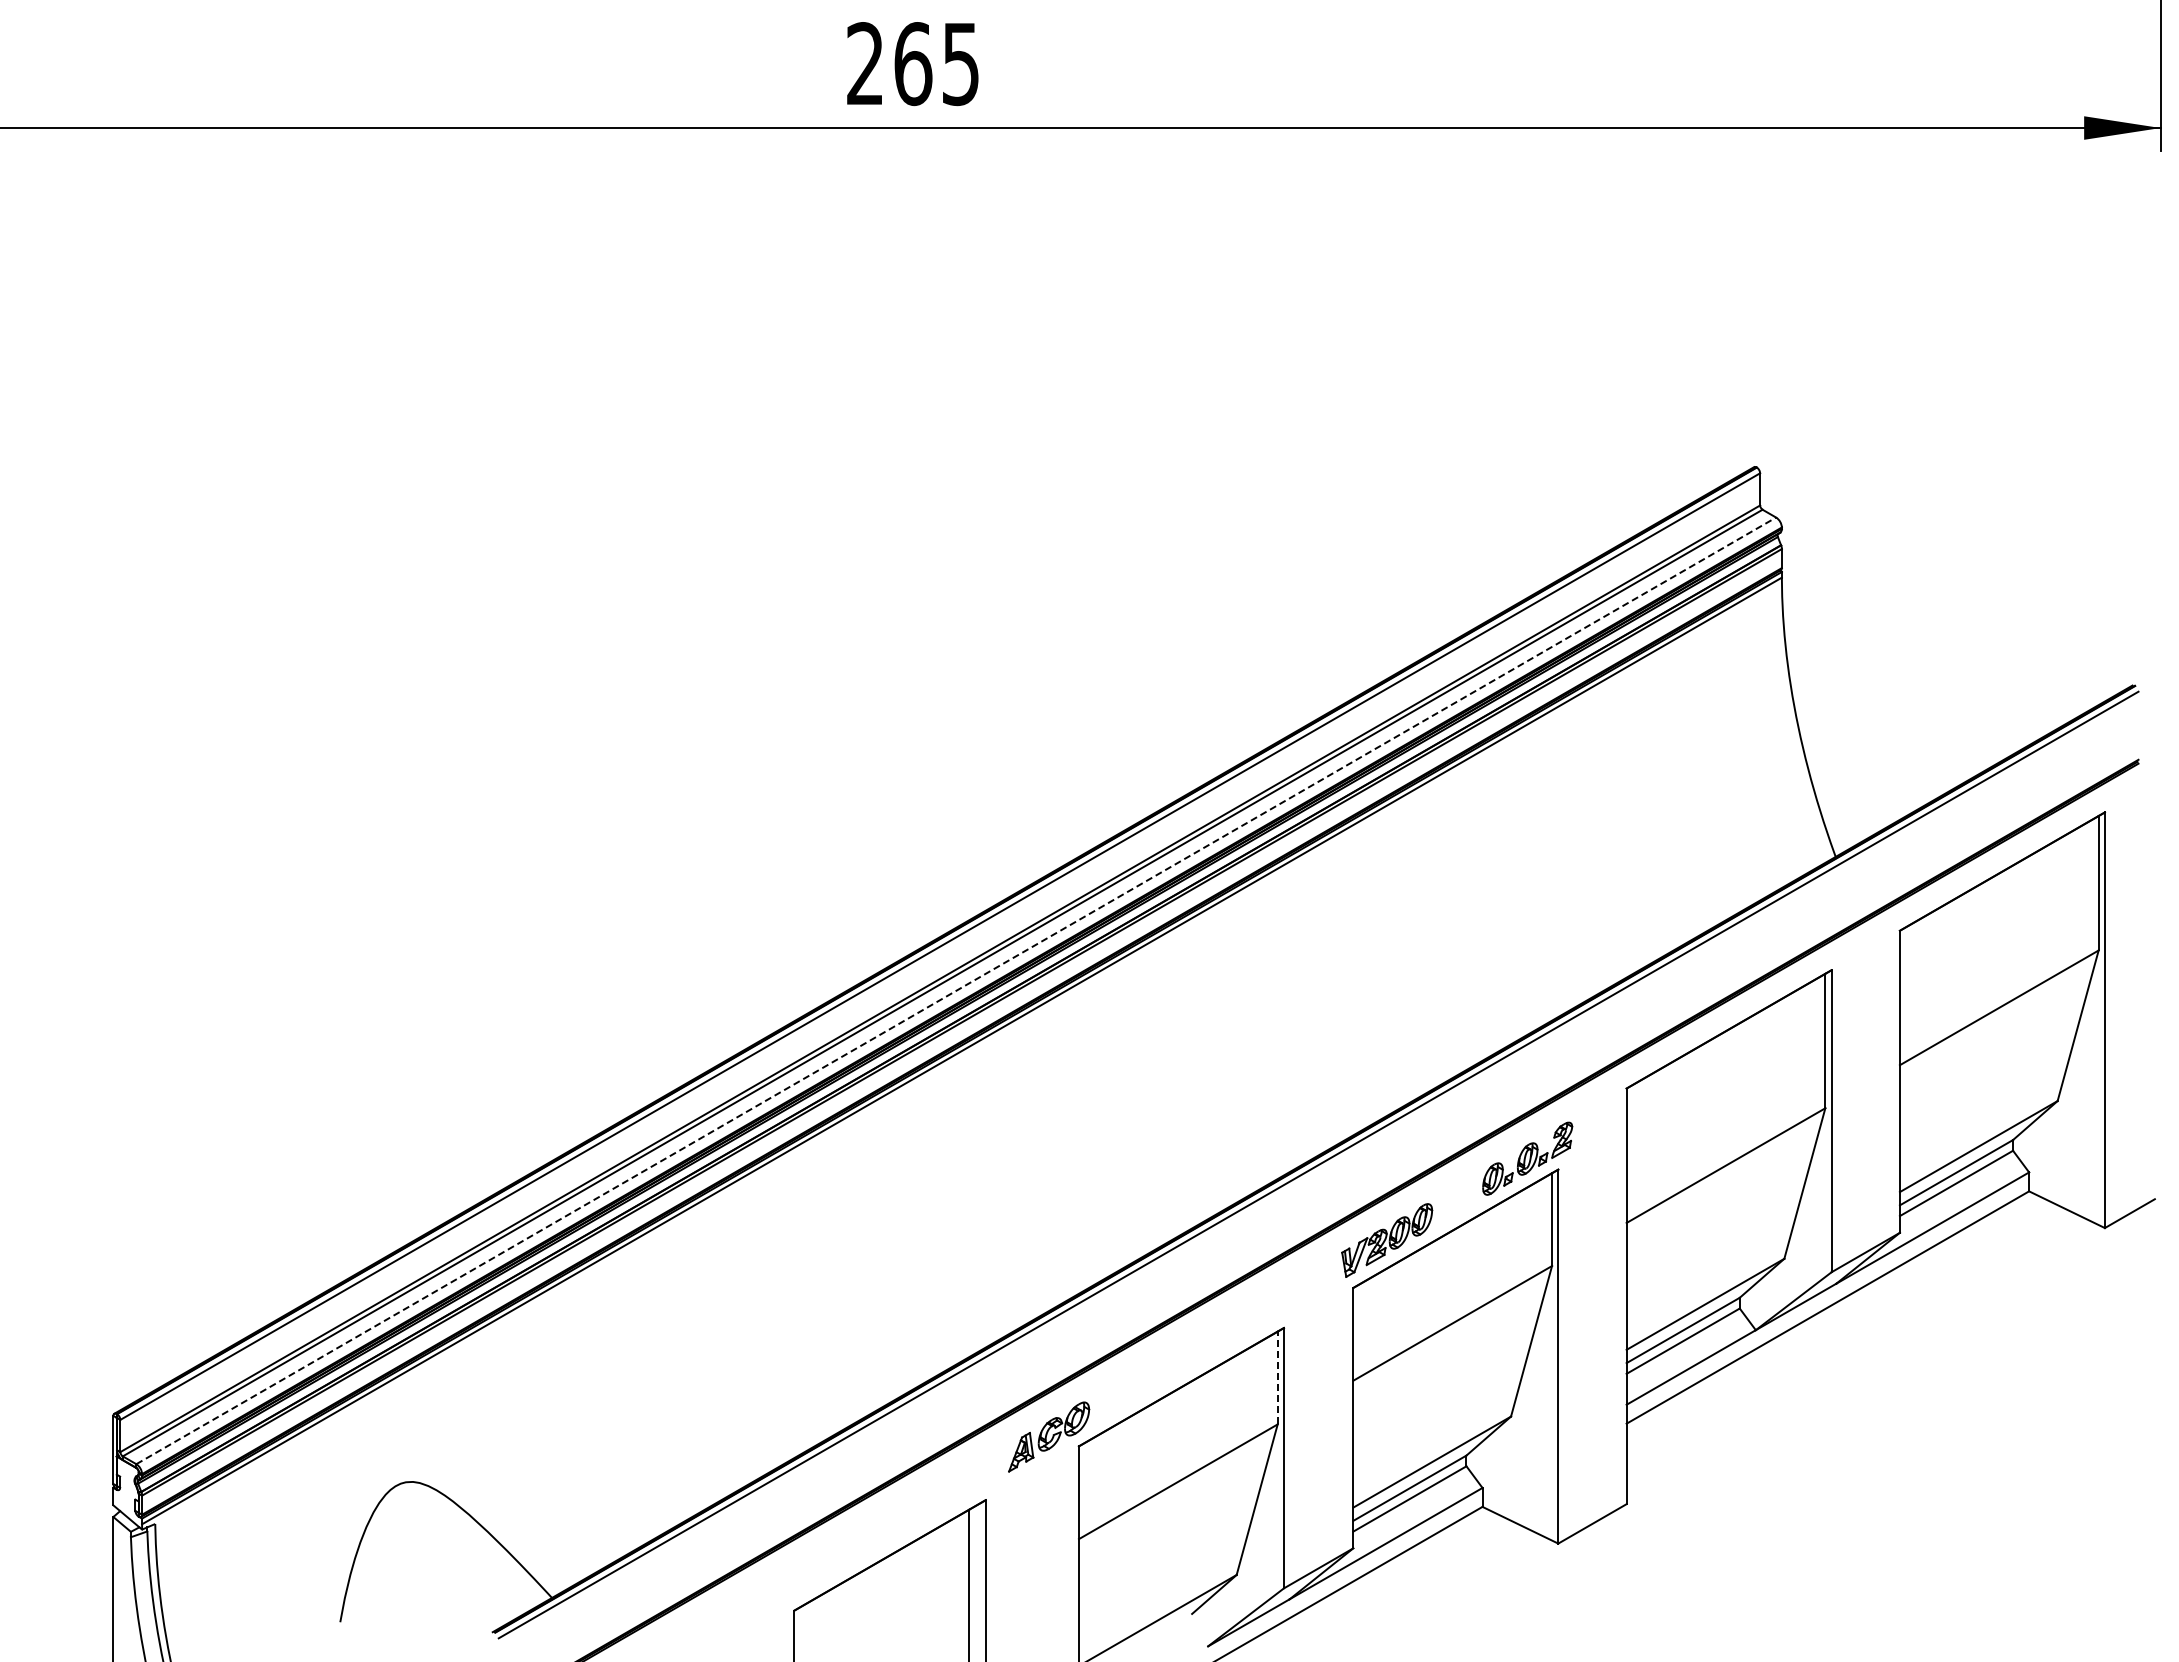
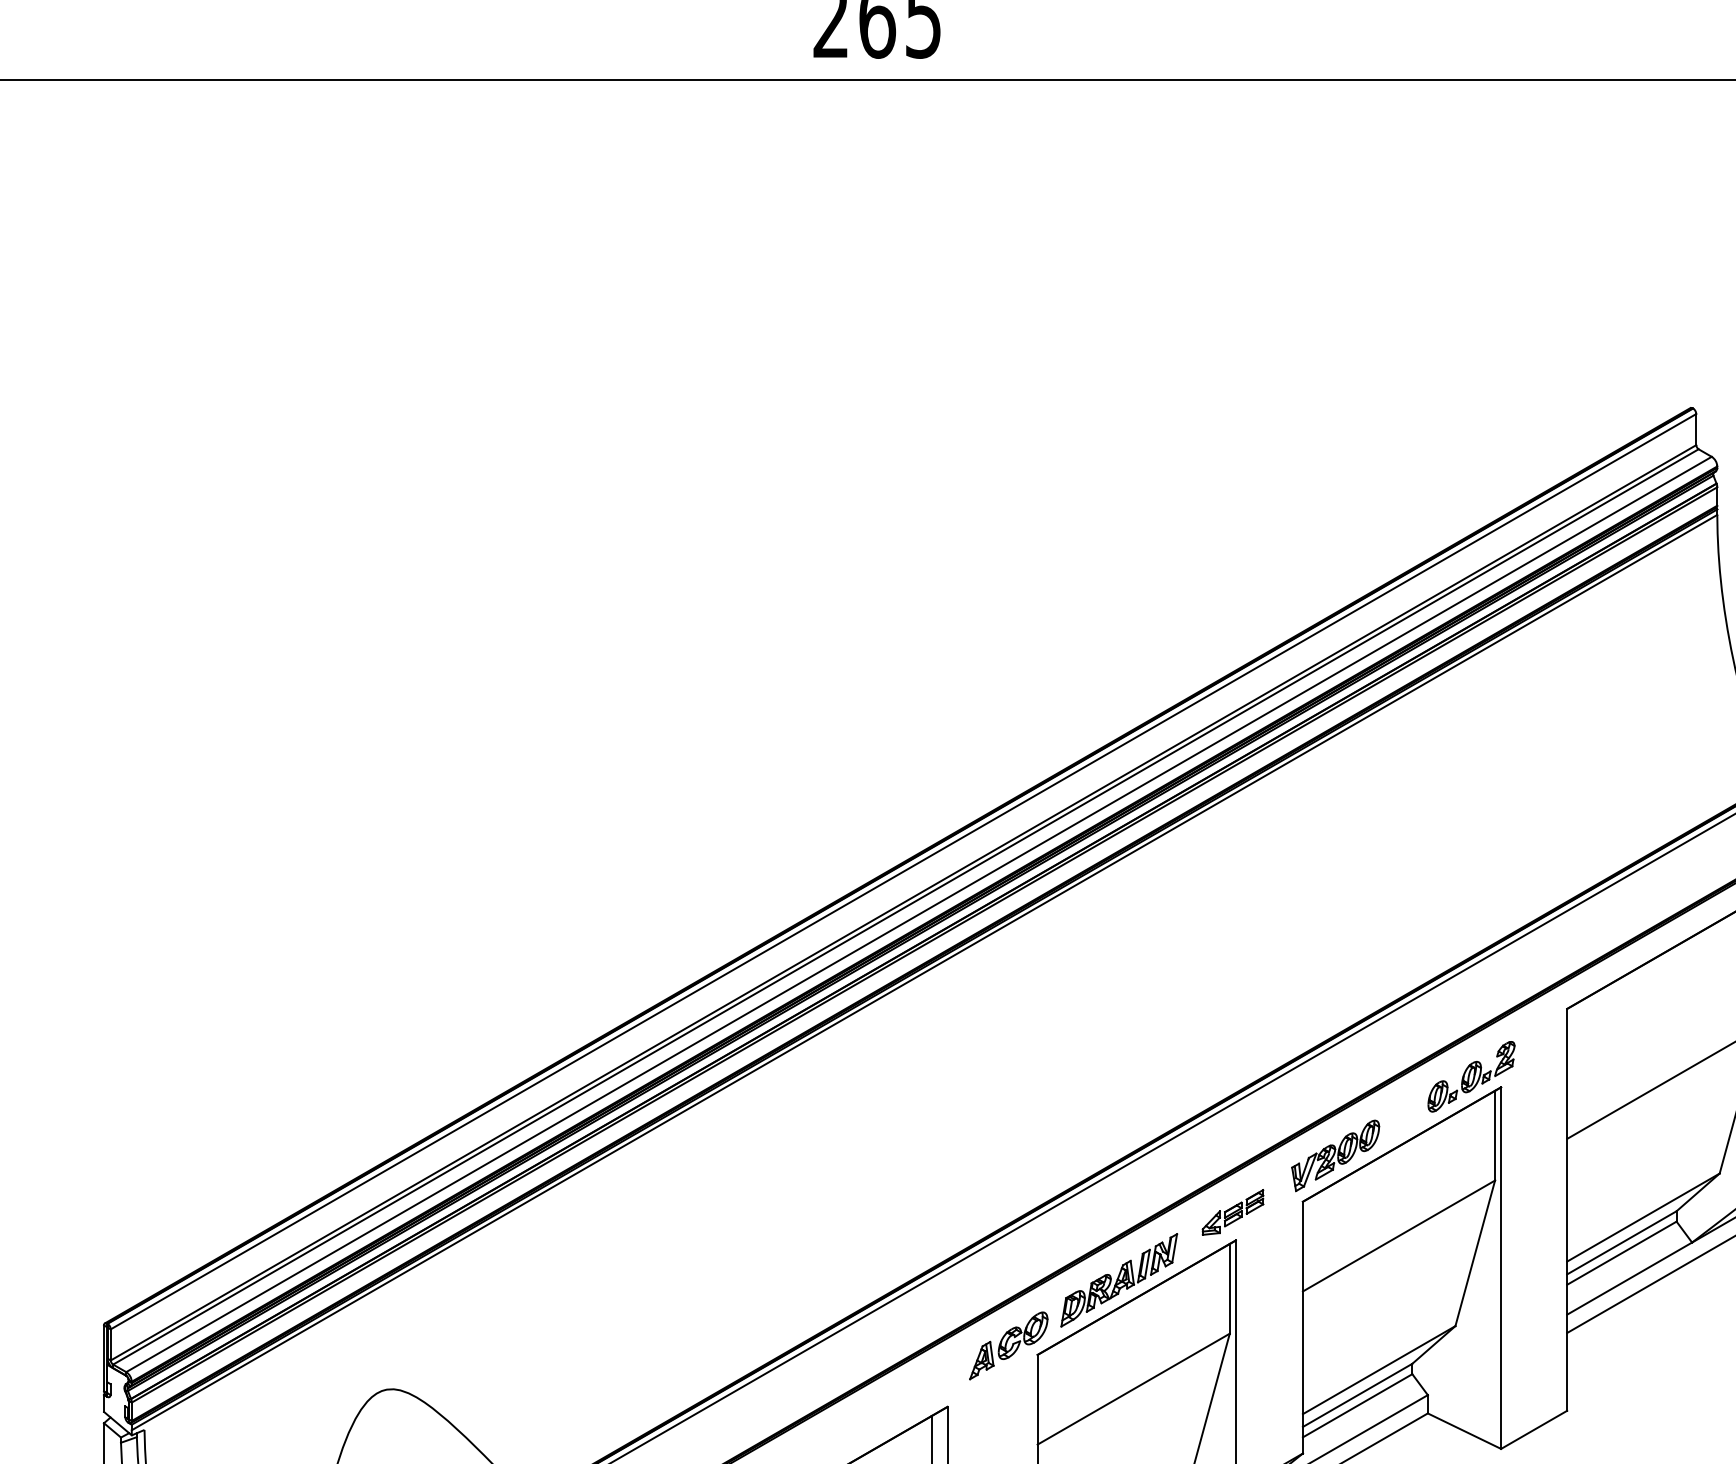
line: (956, 990) -> (919, 914), dashed -> solid
part: (1280, 1298) -> (1232, 1211), added
part: (1163, 1368) -> (1119, 1279), added
line: (1277, 1377) -> (1229, 1288), dashed -> solid

